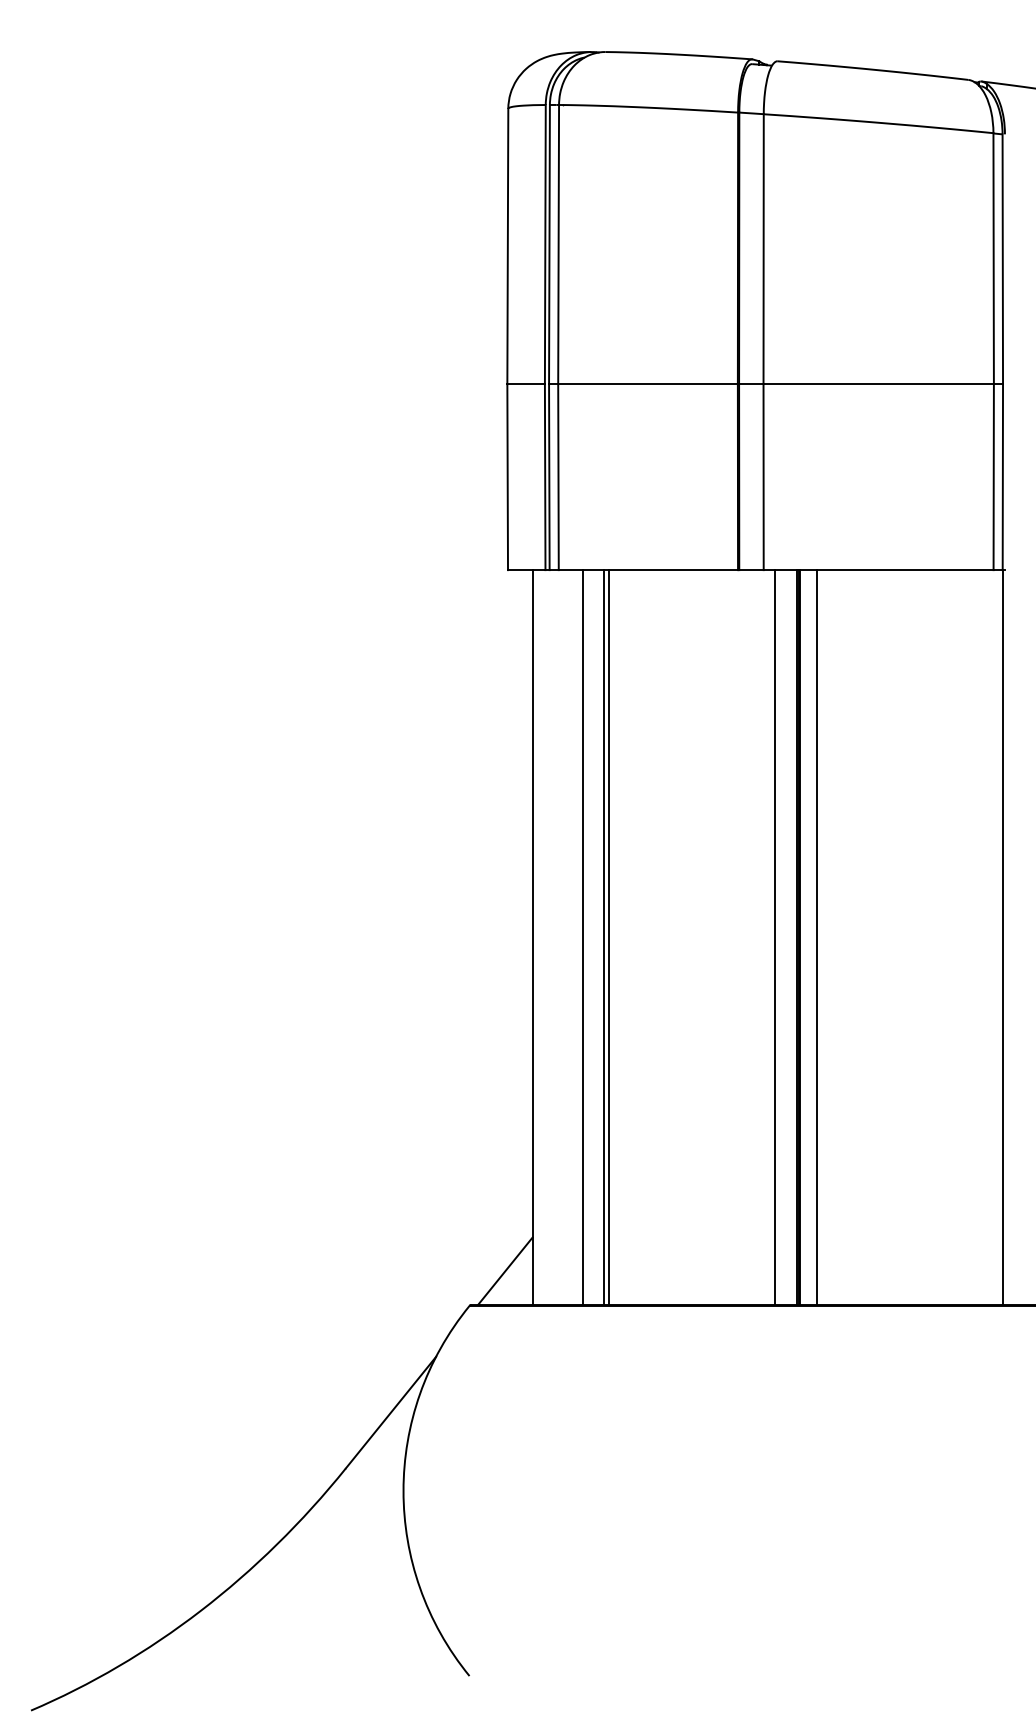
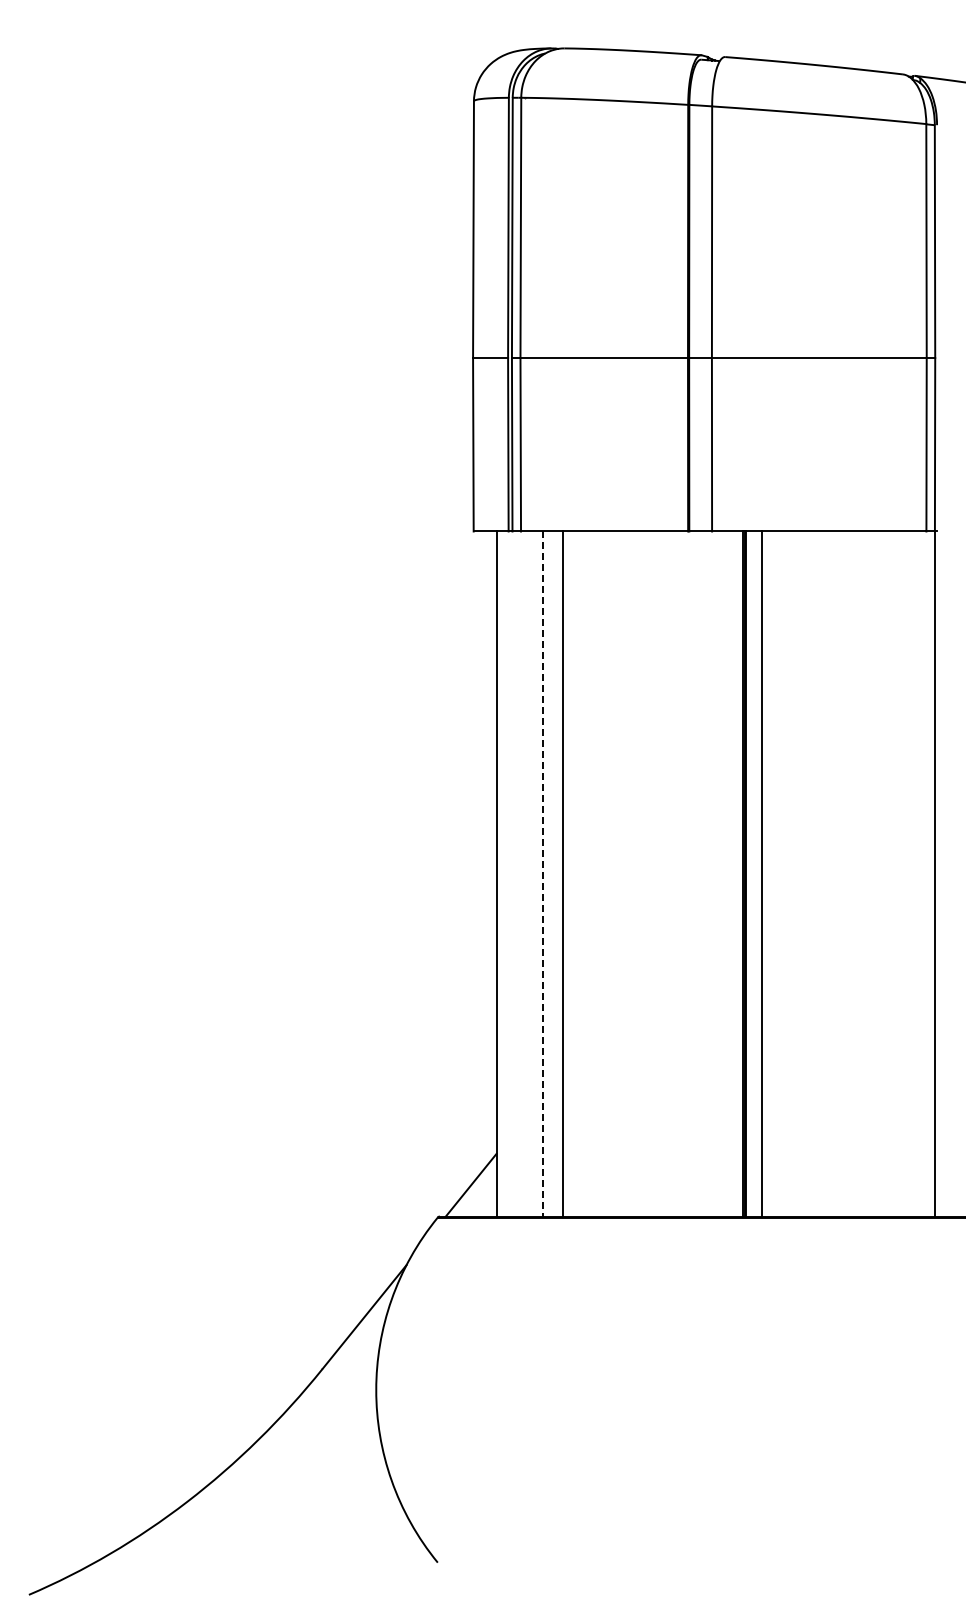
line: (608, 936) -> (567, 873), removed
line: (774, 936) -> (722, 873), removed
line: (582, 938) -> (543, 874), solid -> dashed

